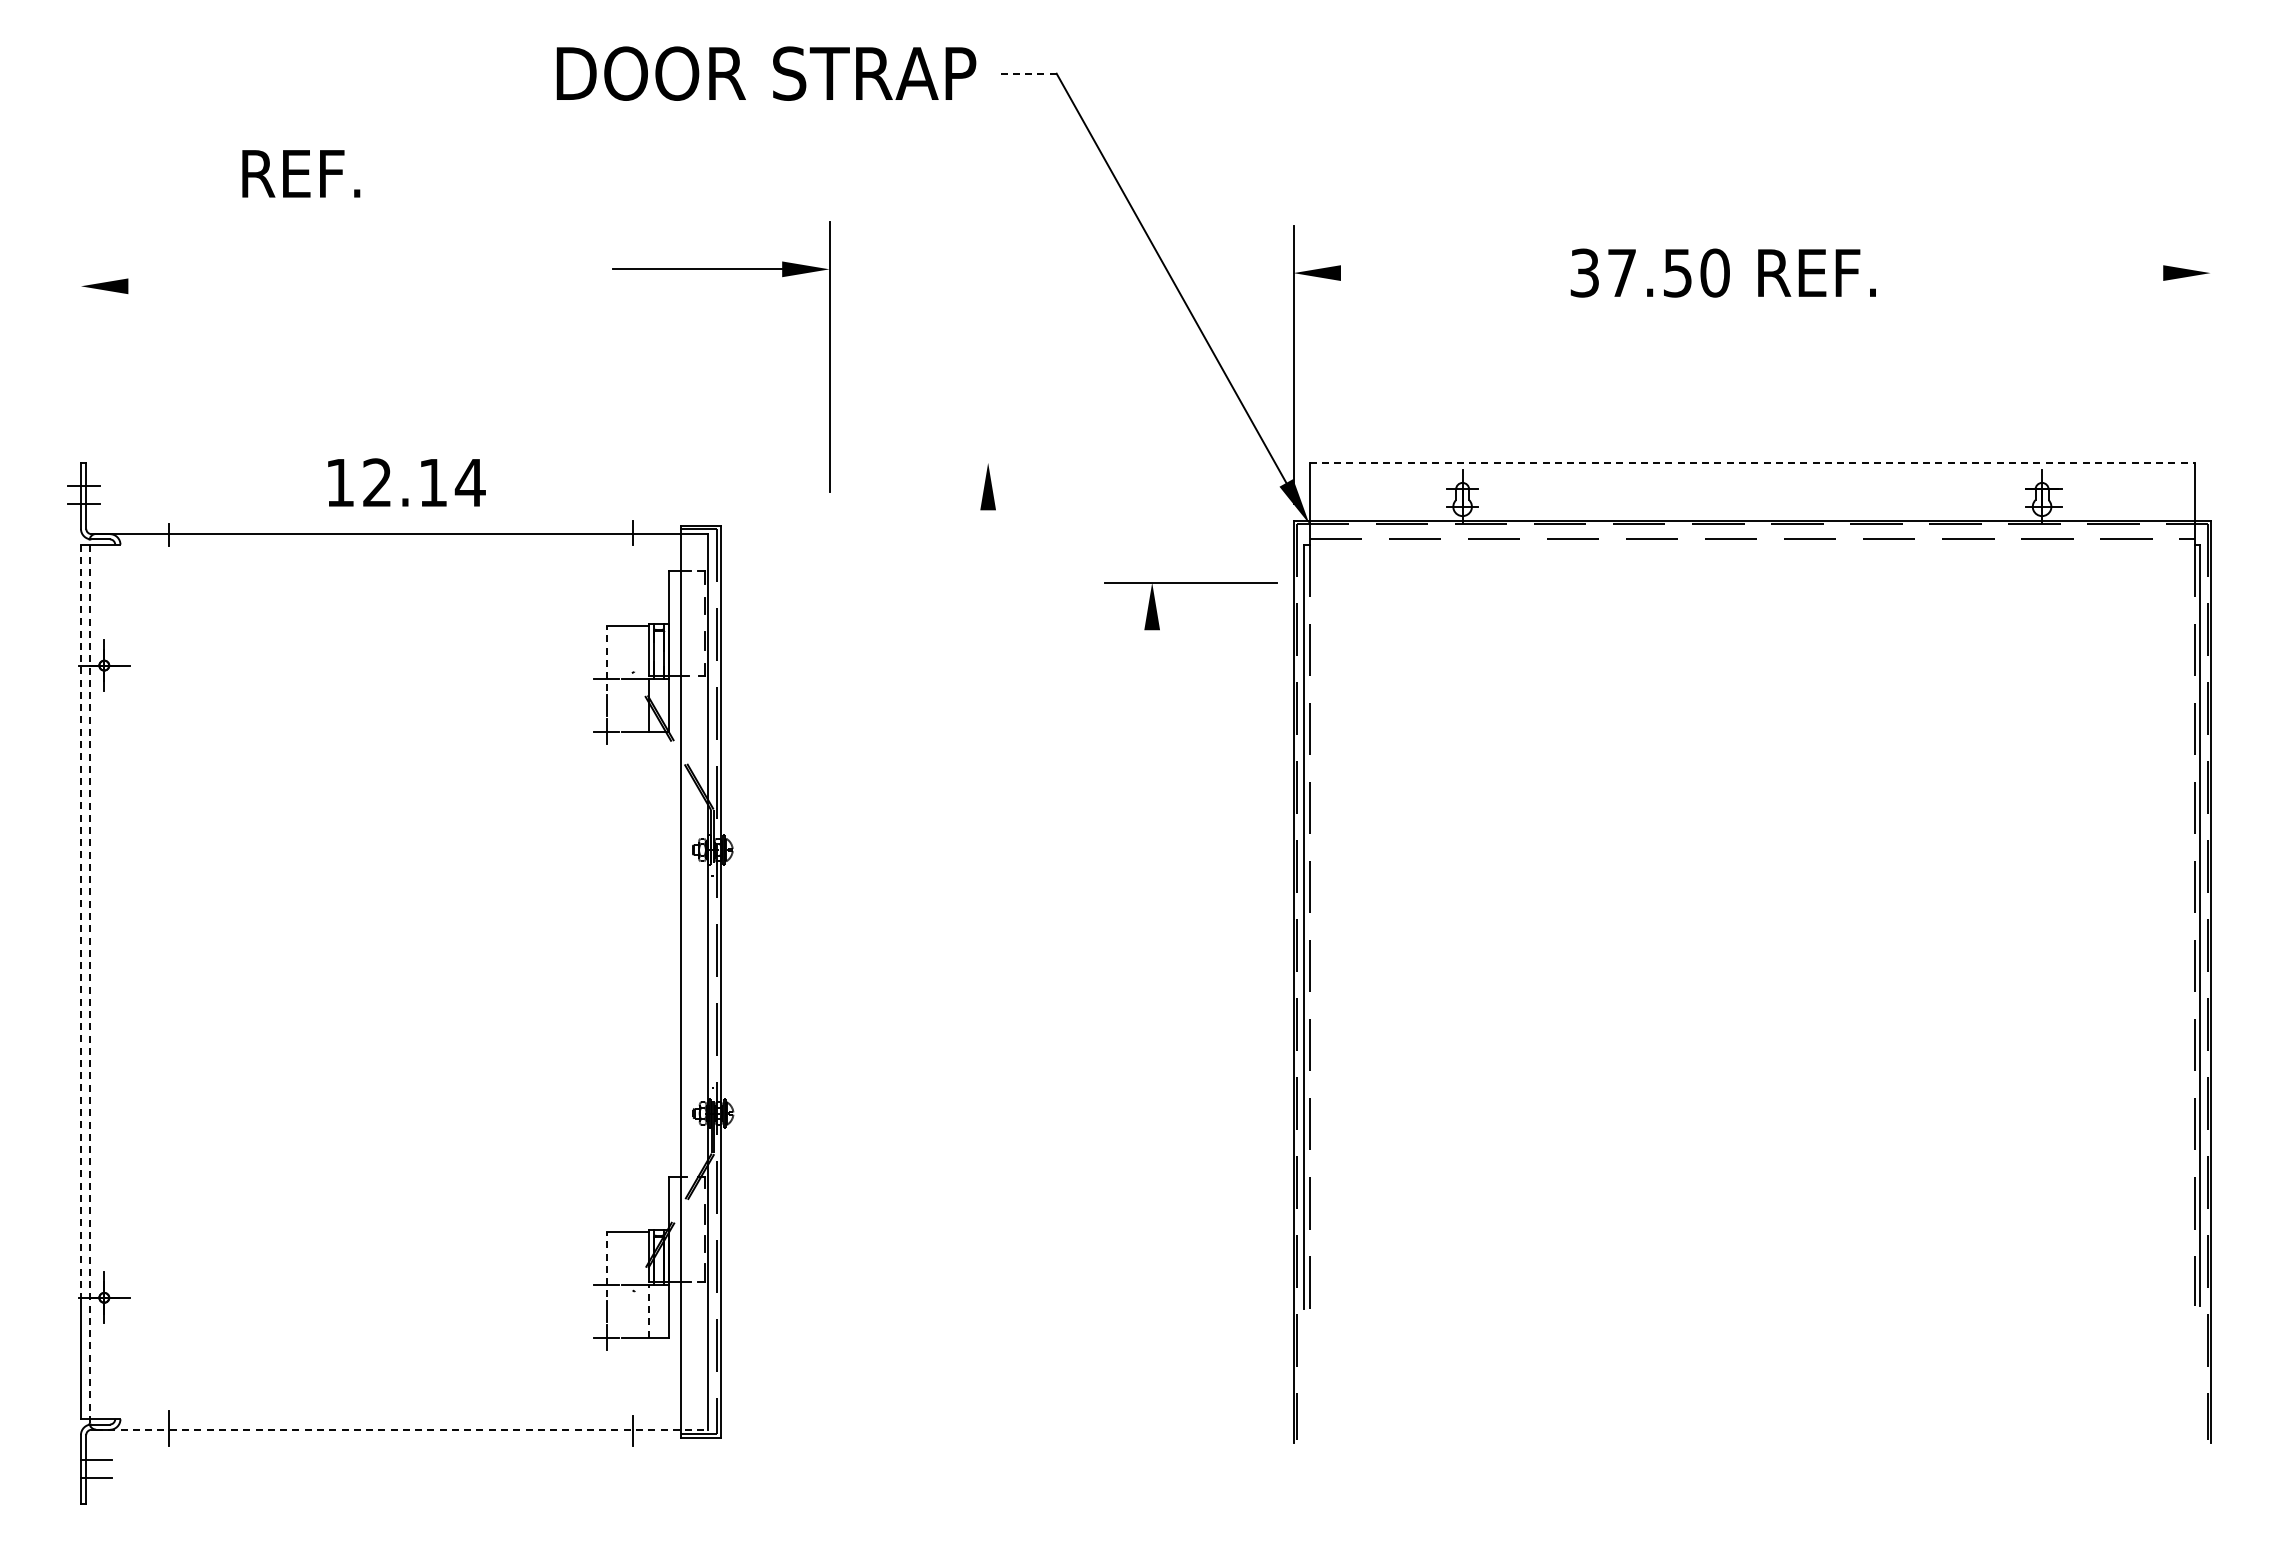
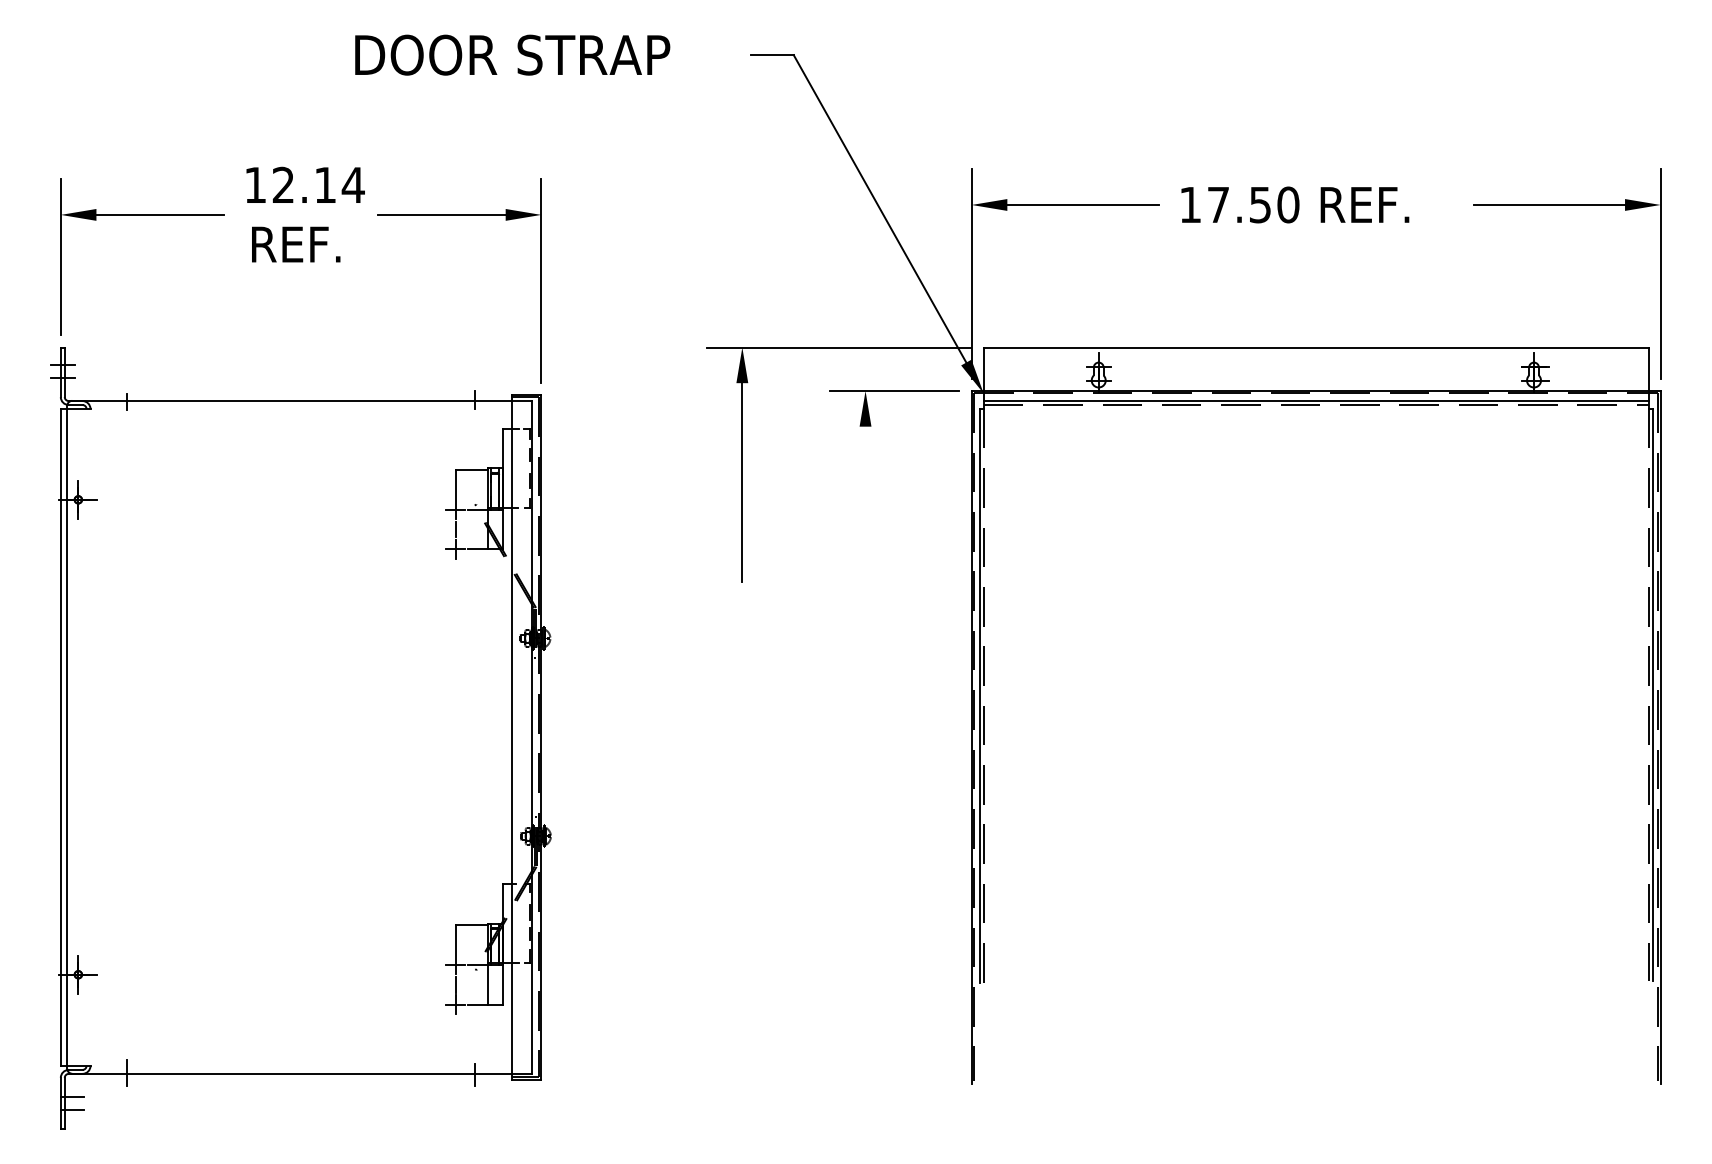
text: (766, 73) -> (512, 55), moved
line: (1028, 73) -> (772, 55), dashed -> solid
text: (301, 173) -> (296, 244), moved
part: (721, 269) -> (460, 215), moved
text: (1584, 272) -> (1190, 204), 37.50 -> 17.50
line: (1441, 273) -> (1082, 205), added
line: (2062, 273) -> (1549, 205), added
line: (213, 286) -> (160, 215), added
line: (80, 342) -> (60, 257), added
line: (2210, 364) -> (1660, 273), added
line: (1116, 462) -> (838, 347), added
line: (1752, 462) -> (1316, 347), dashed -> solid
text: (406, 482) -> (305, 184), moved
line: (1751, 534) -> (1315, 401), added
part: (1190, 583) -> (894, 391), moved
line: (988, 642) -> (742, 482), added
line: (606, 658) -> (455, 494), dashed -> solid
line: (80, 921) -> (60, 692), dashed -> solid
line: (89, 981) -> (67, 737), dashed -> solid
line: (606, 1264) -> (455, 949), dashed -> solid
line: (649, 1310) -> (487, 984), dashed -> solid
line: (402, 1429) -> (302, 1073), dashed -> solid

